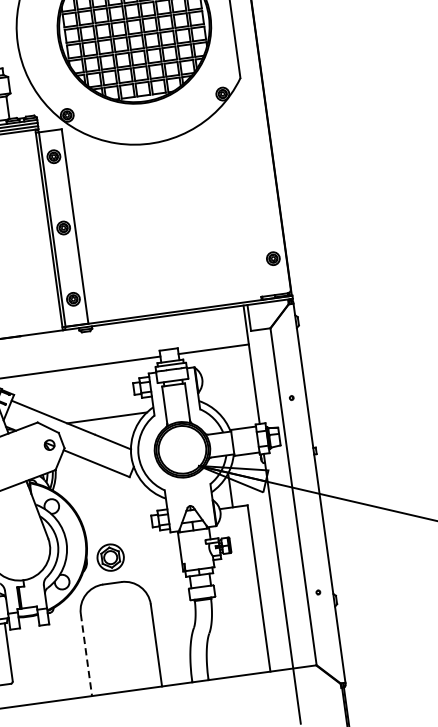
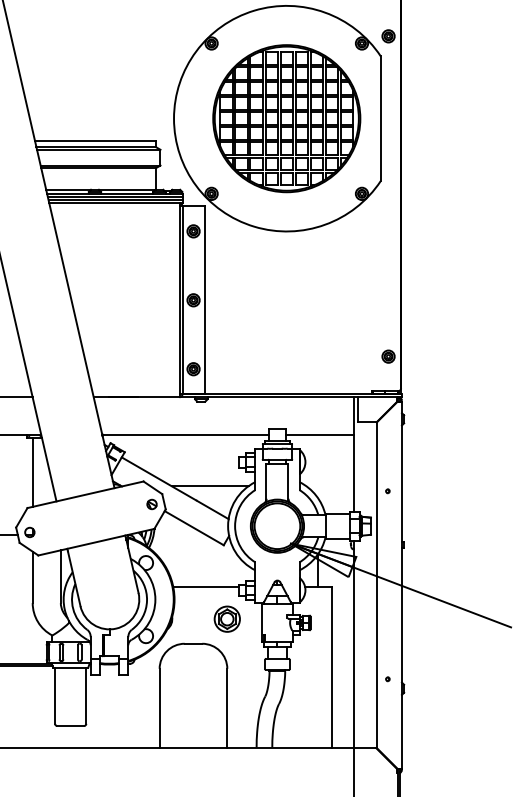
line: (117, 523) -> (206, 587), added
part: (109, 557) -> (226, 618), moved
line: (86, 655) -> (159, 708), dashed -> solid

